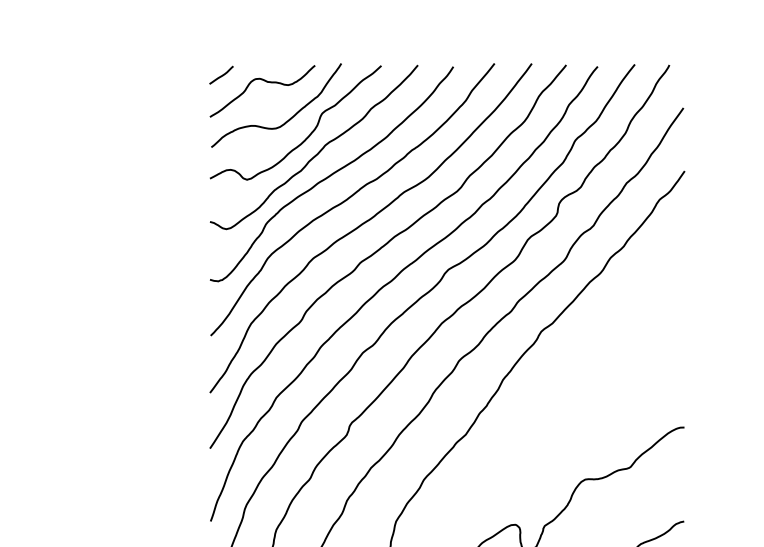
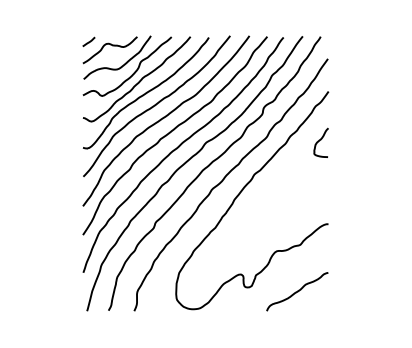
curve: (667, 267) -> (319, 141), added

